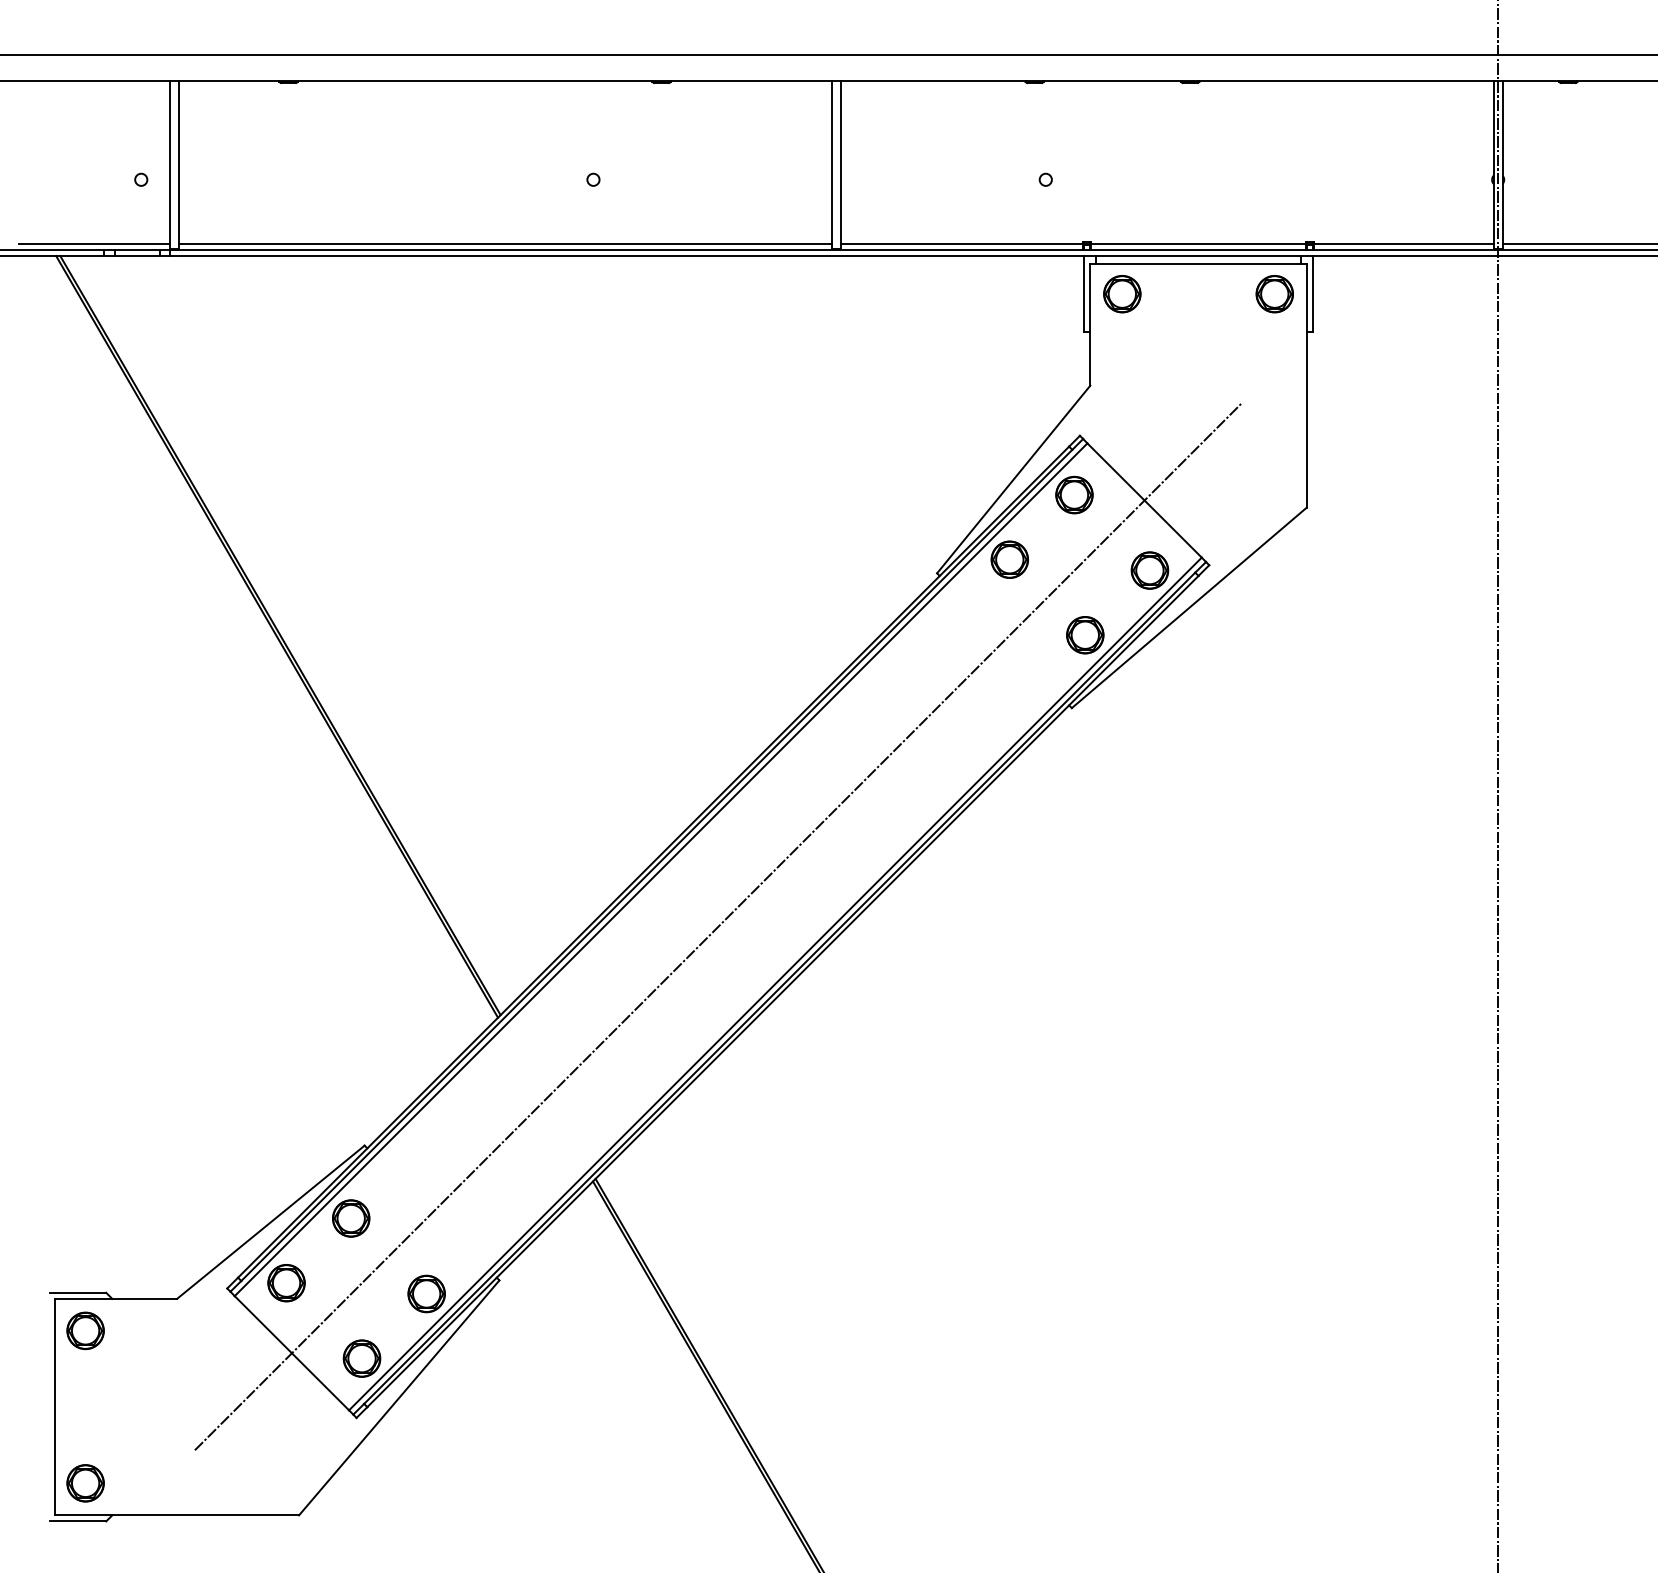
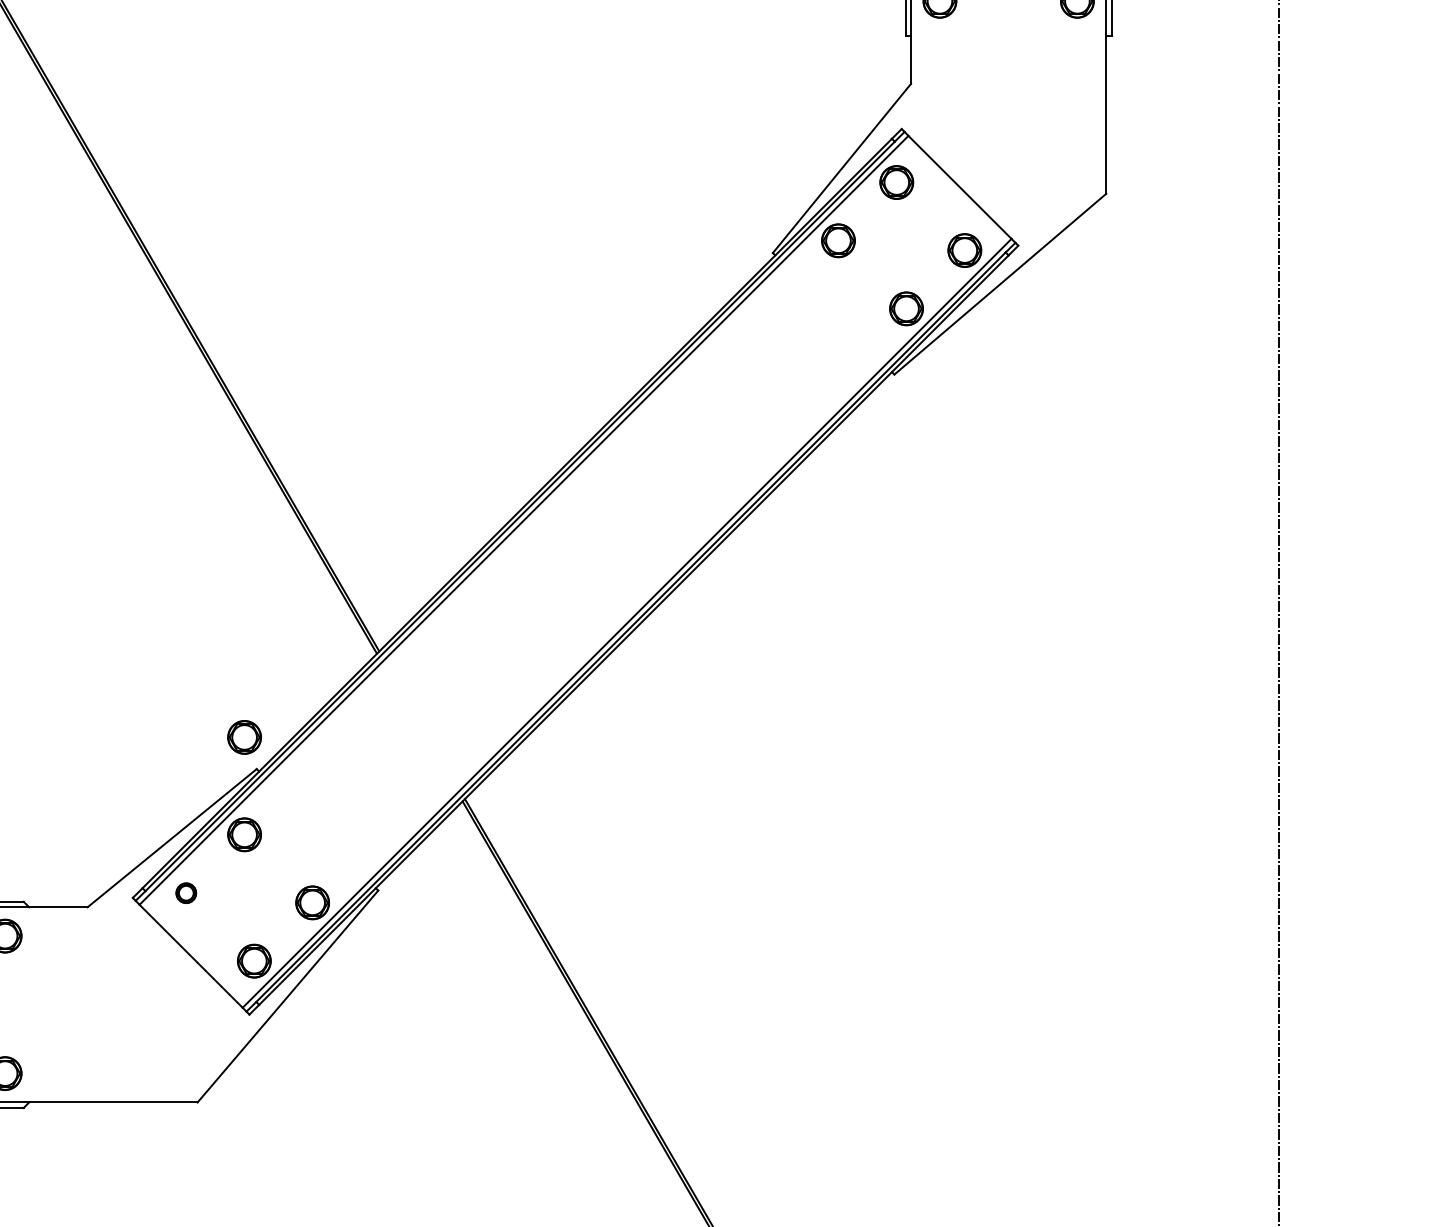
line: (717, 926) -> (574, 571), removed
part: (351, 1110) -> (244, 737), added
part: (286, 1283) -> (186, 893), size x0.6

